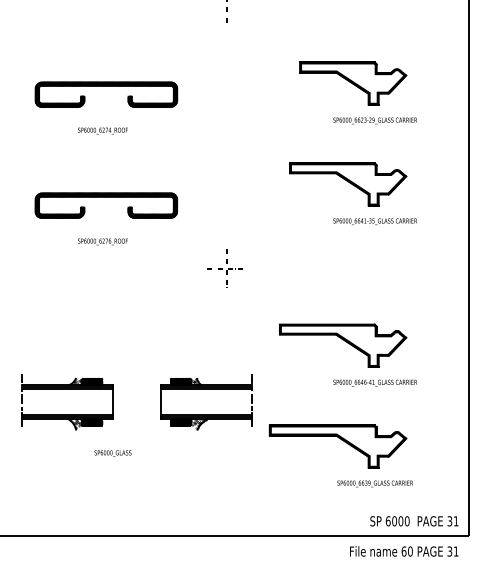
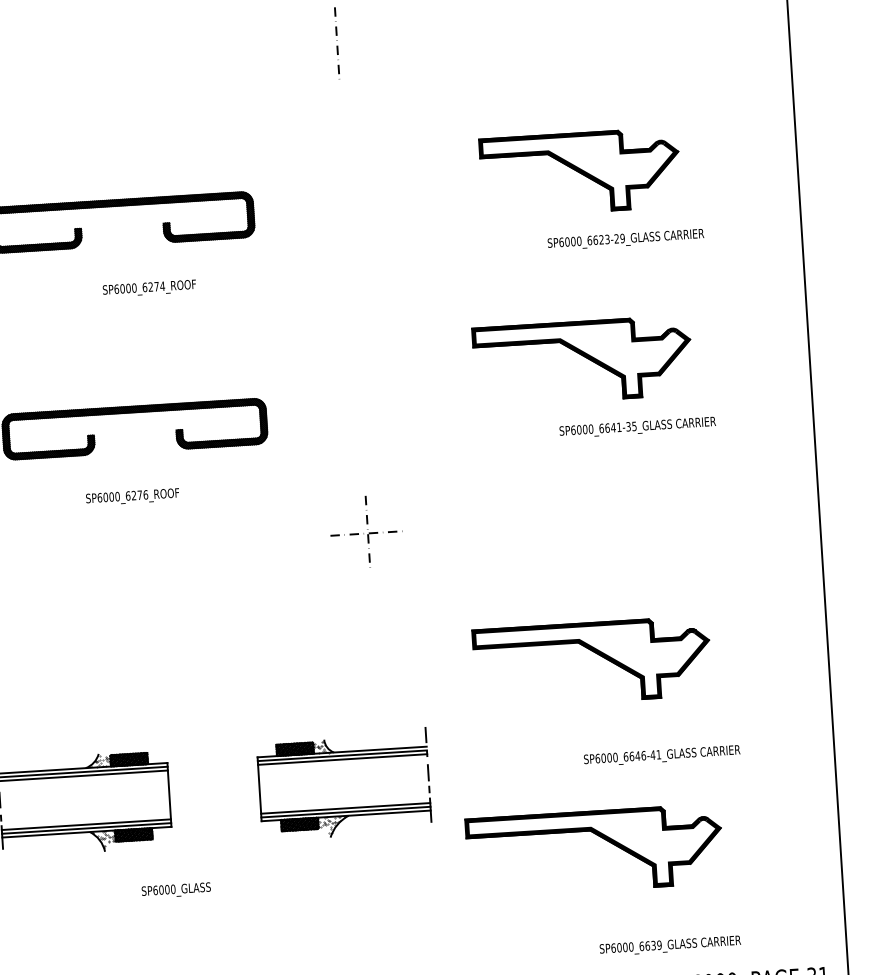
text: (102, 130) -> (148, 287), moved
text: (374, 382) -> (660, 755), moved
text: (374, 483) -> (668, 945), moved

